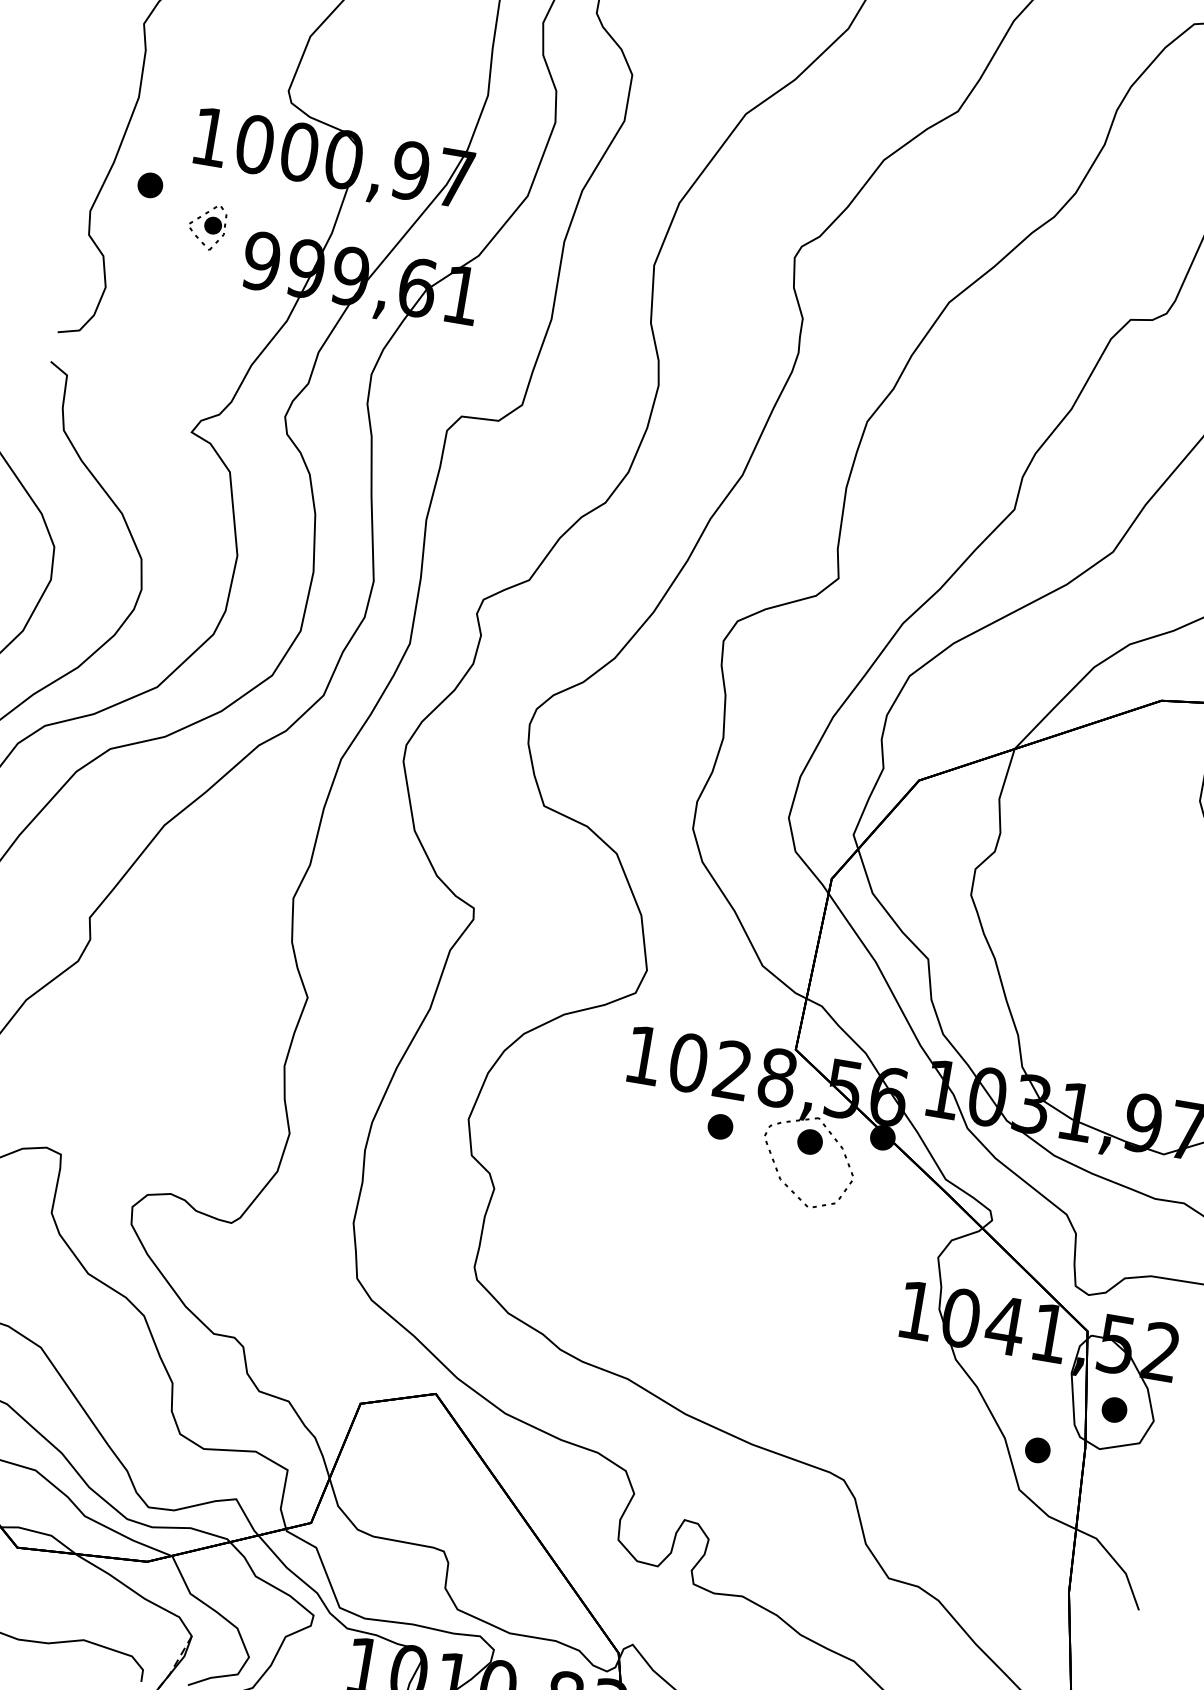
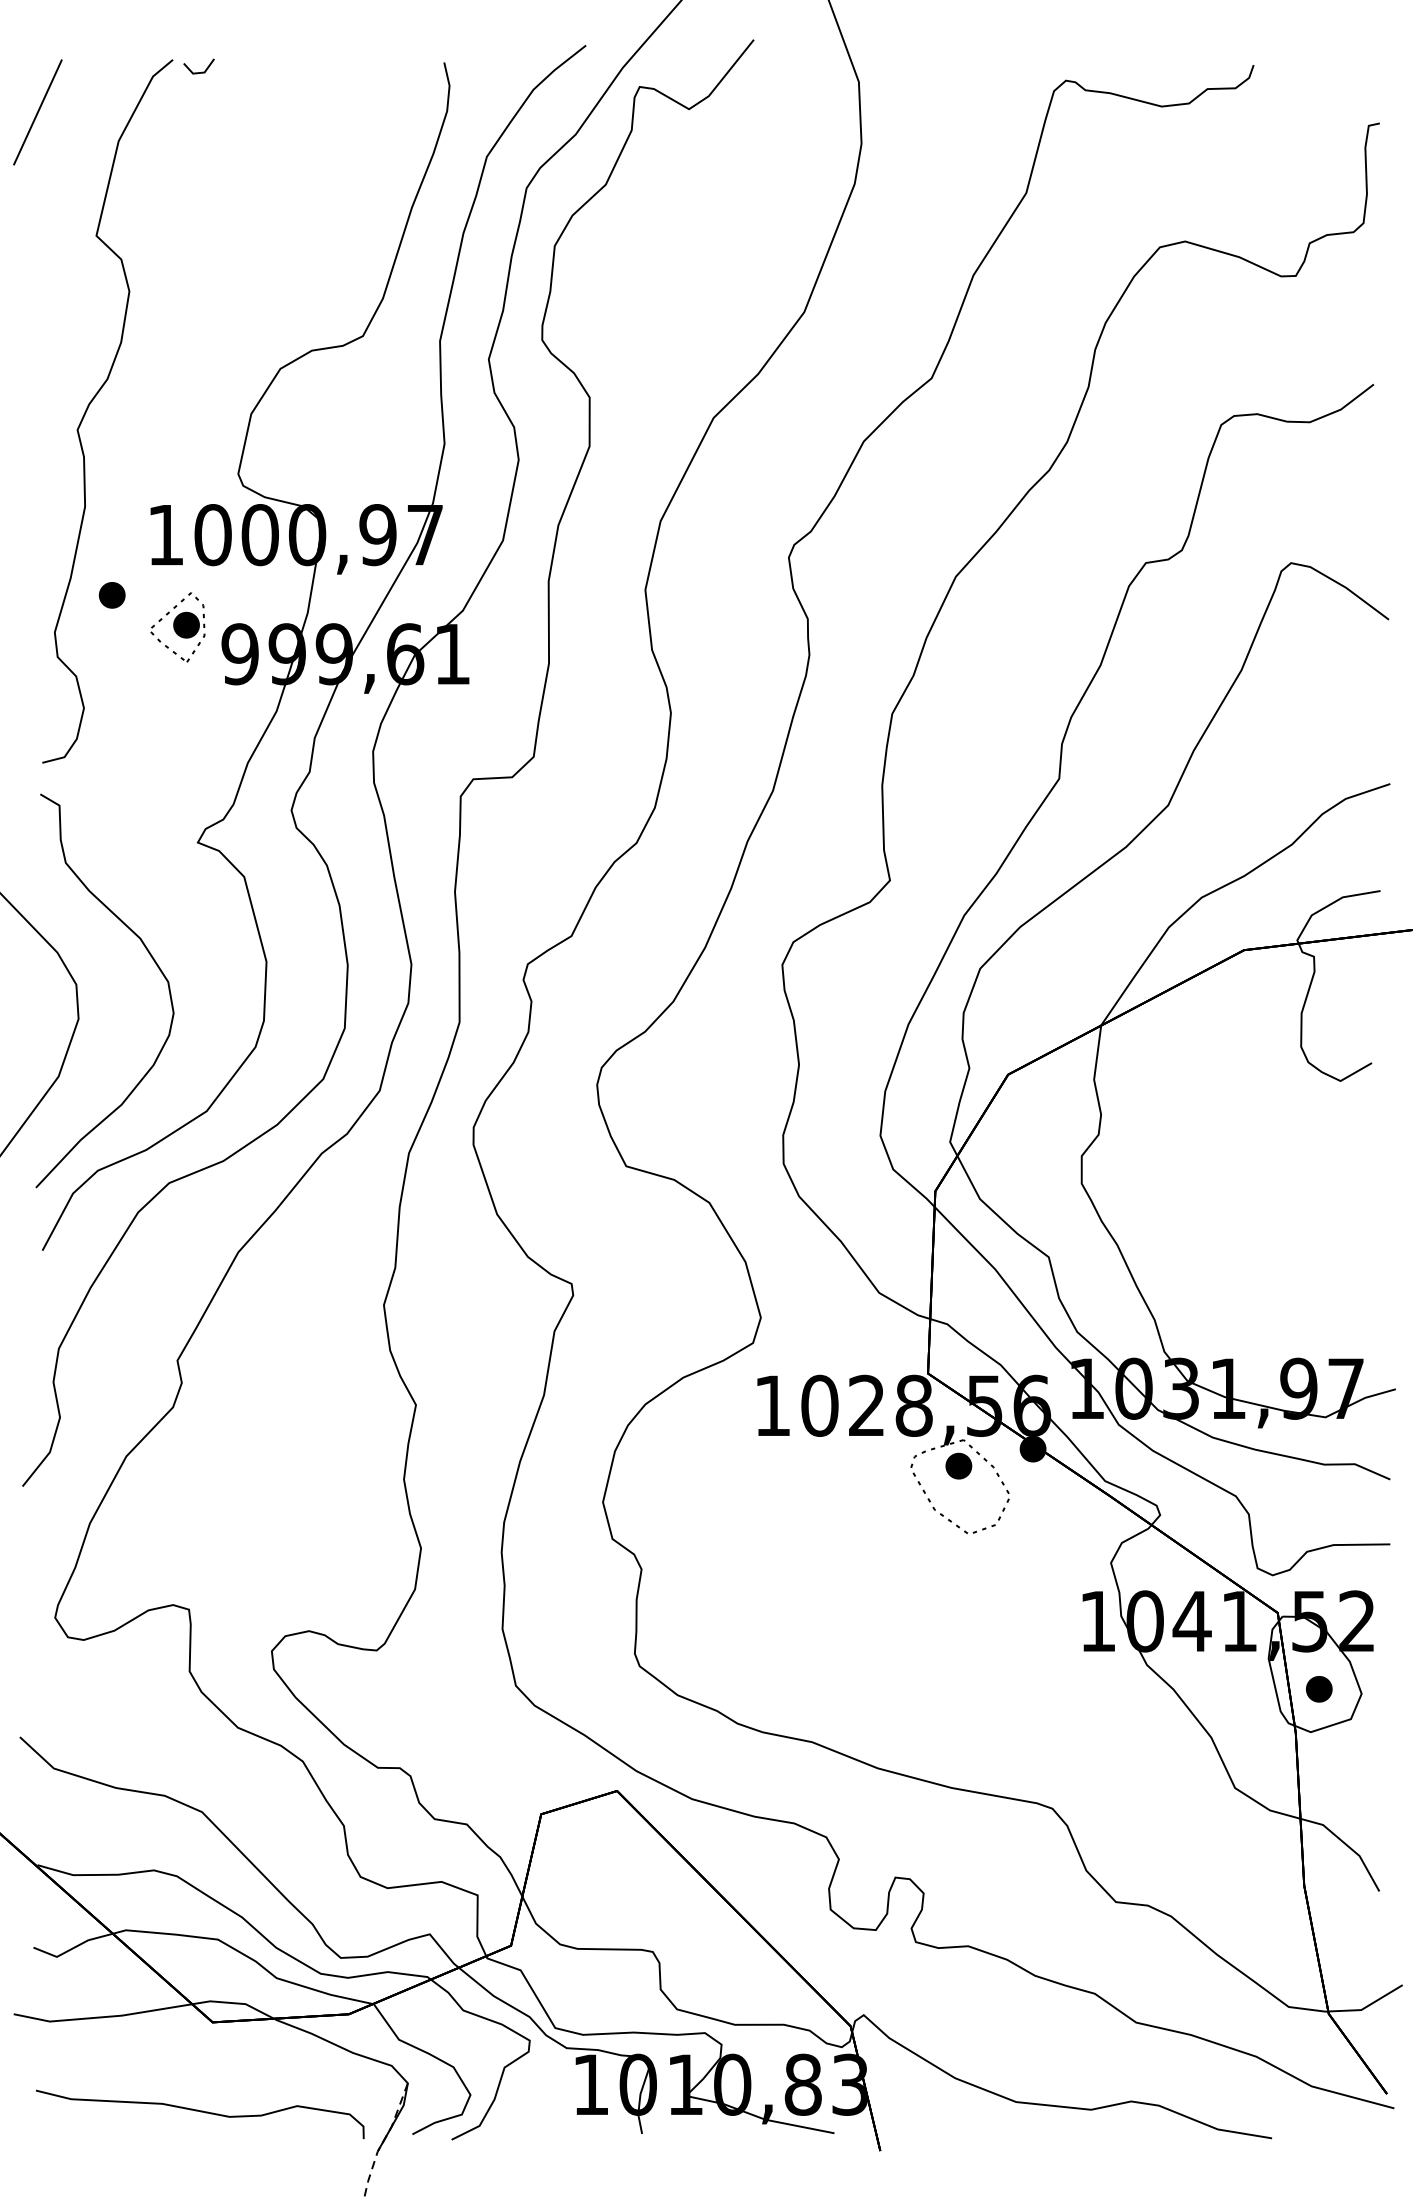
part: (206, 226) -> (177, 627), size x1.43
part: (720, 1126) -> (863, 1465), removed
part: (1037, 1450) -> (1247, 1744), removed

